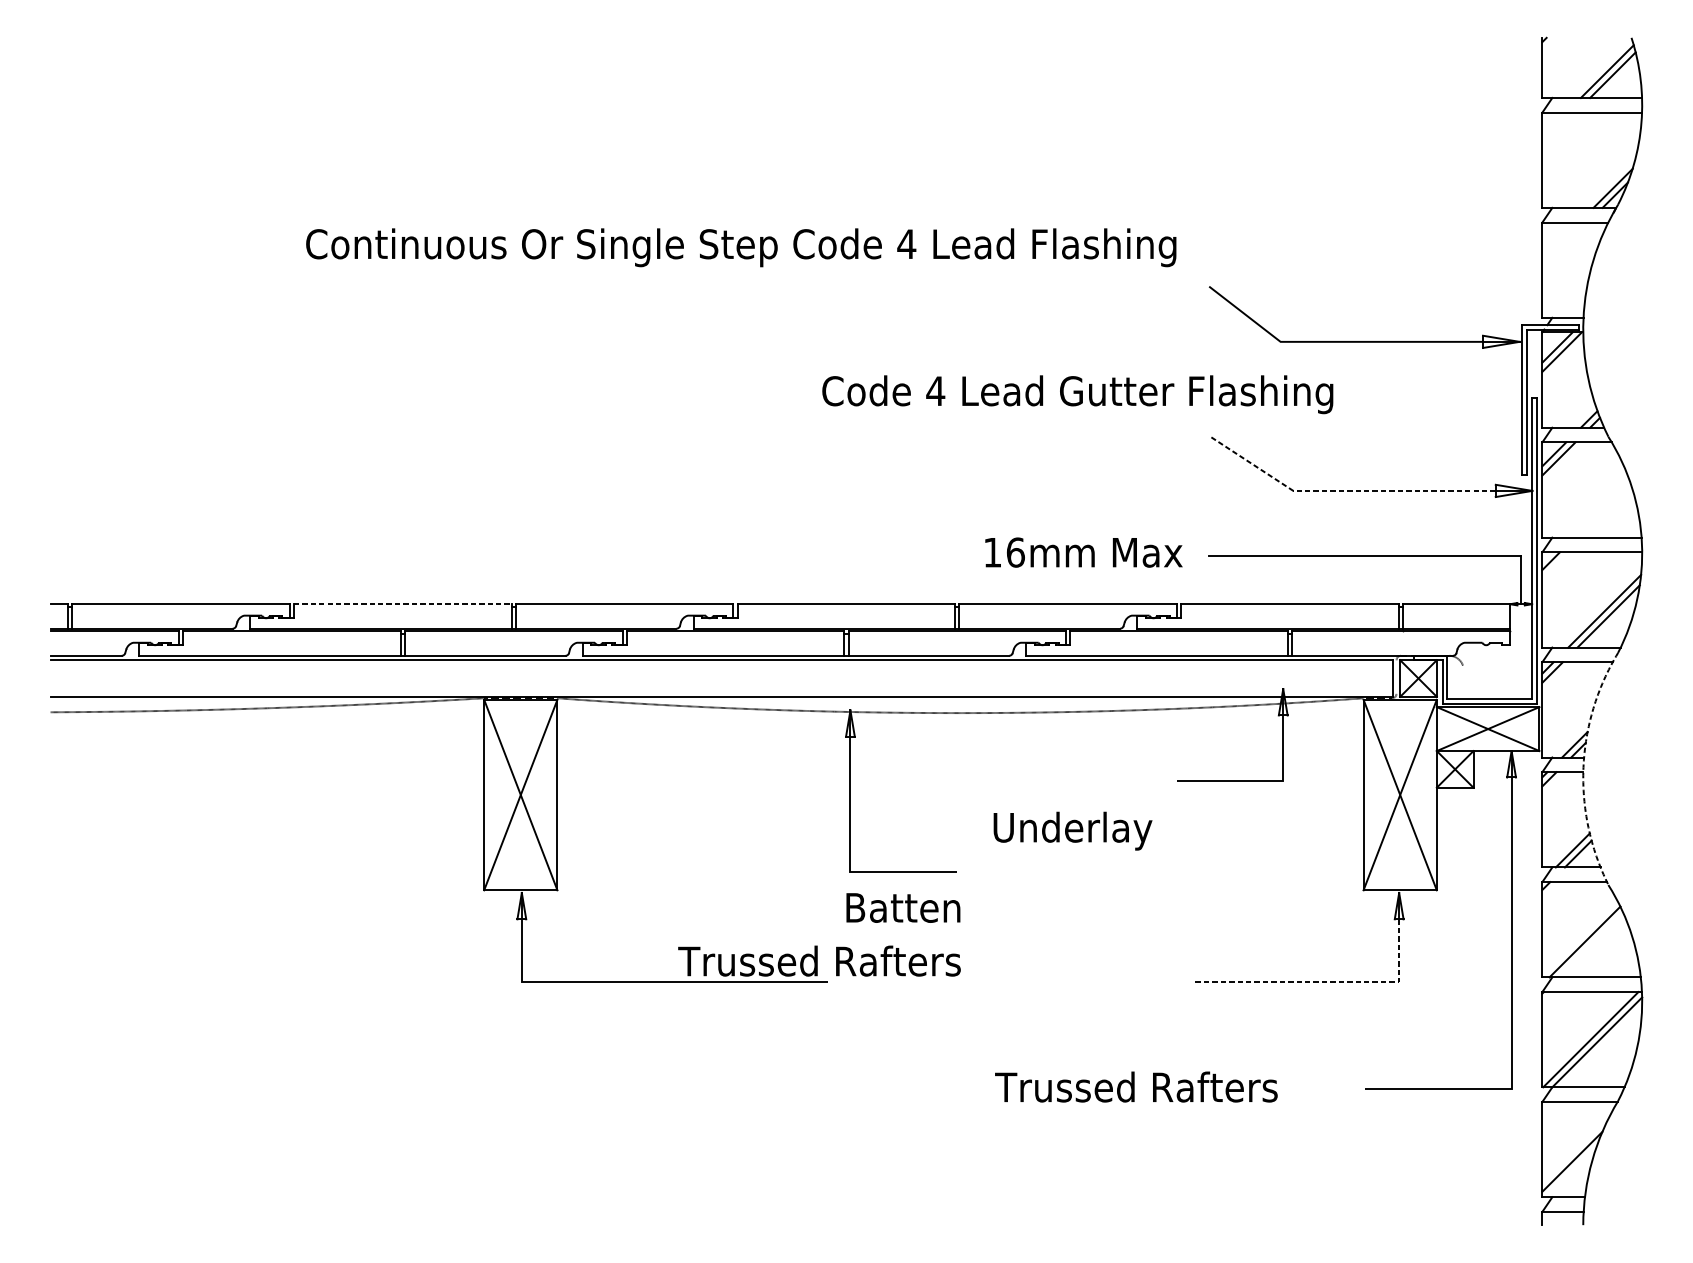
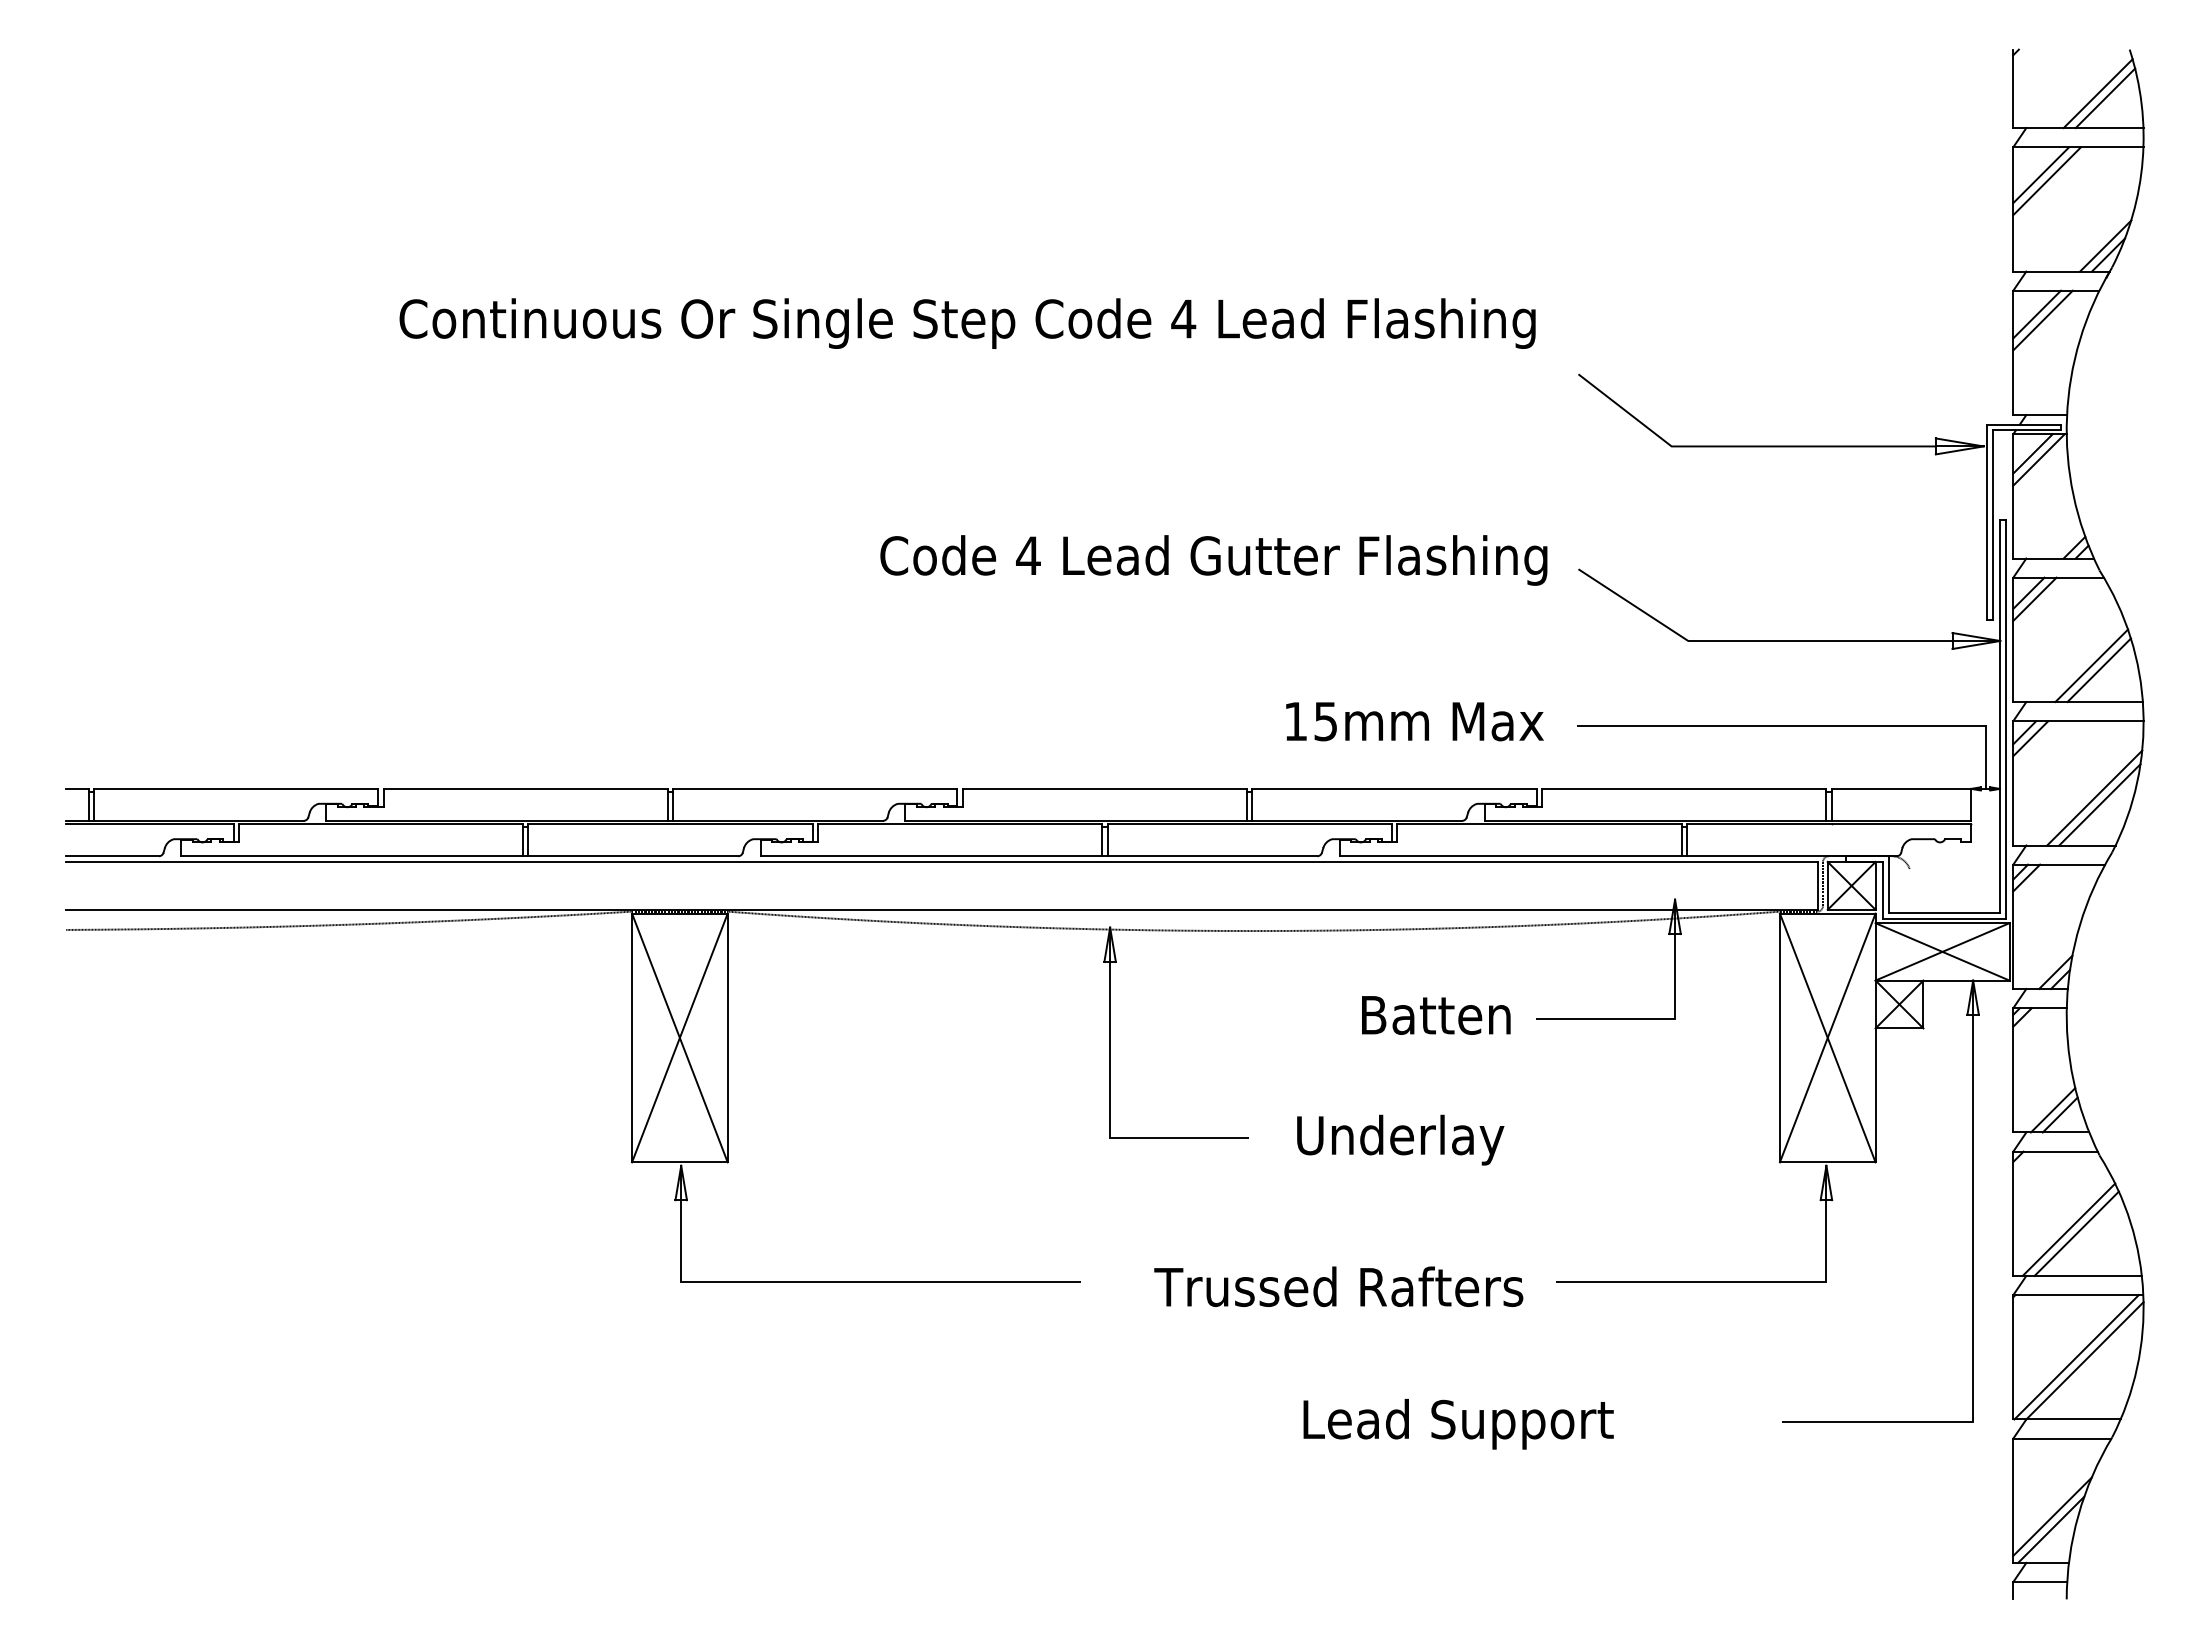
line: (1563, 134) -> (2041, 175), added
line: (1568, 138) -> (2047, 181), added
line: (1560, 240) -> (2036, 314), added
line: (1564, 245) -> (2042, 320), added
text: (1077, 394) -> (1213, 560), moved
line: (1344, 491) -> (1754, 641), dashed -> solid
line: (1602, 509) -> (2091, 665), added
line: (1607, 513) -> (2098, 670), added
text: (1016, 552) -> (1326, 721), 16mm -> 15mm
line: (1555, 565) -> (2030, 738), added
line: (403, 603) -> (526, 788), dashed -> solid
line: (1396, 676) -> (1822, 883), added
arc: (1583, 767) -> (2066, 1002), dashed -> solid
text: (1072, 830) -> (1400, 1139), moved
text: (903, 908) -> (1436, 1015), moved
line: (1590, 944) -> (2076, 1233), added
text: (819, 960) -> (1338, 1286), moved
line: (1327, 982) -> (1732, 1282), dashed -> solid
text: (1135, 1090) -> (1482, 1423), Trussed Rafters -> Lead Support
line: (1571, 1171) -> (2051, 1529), added

